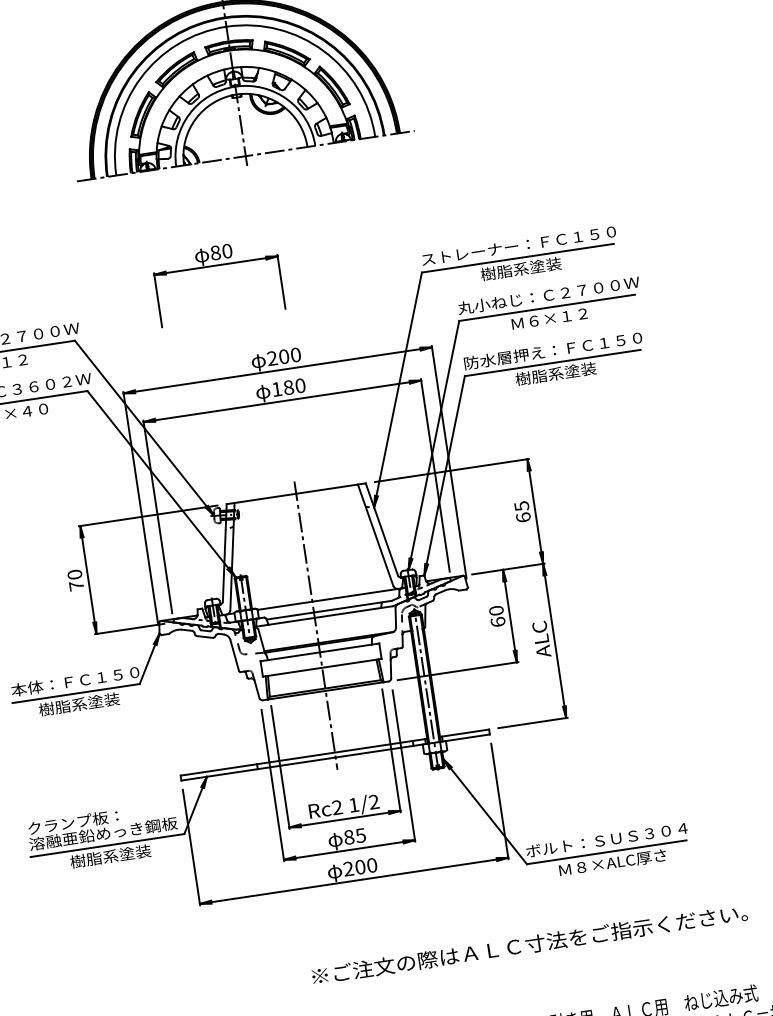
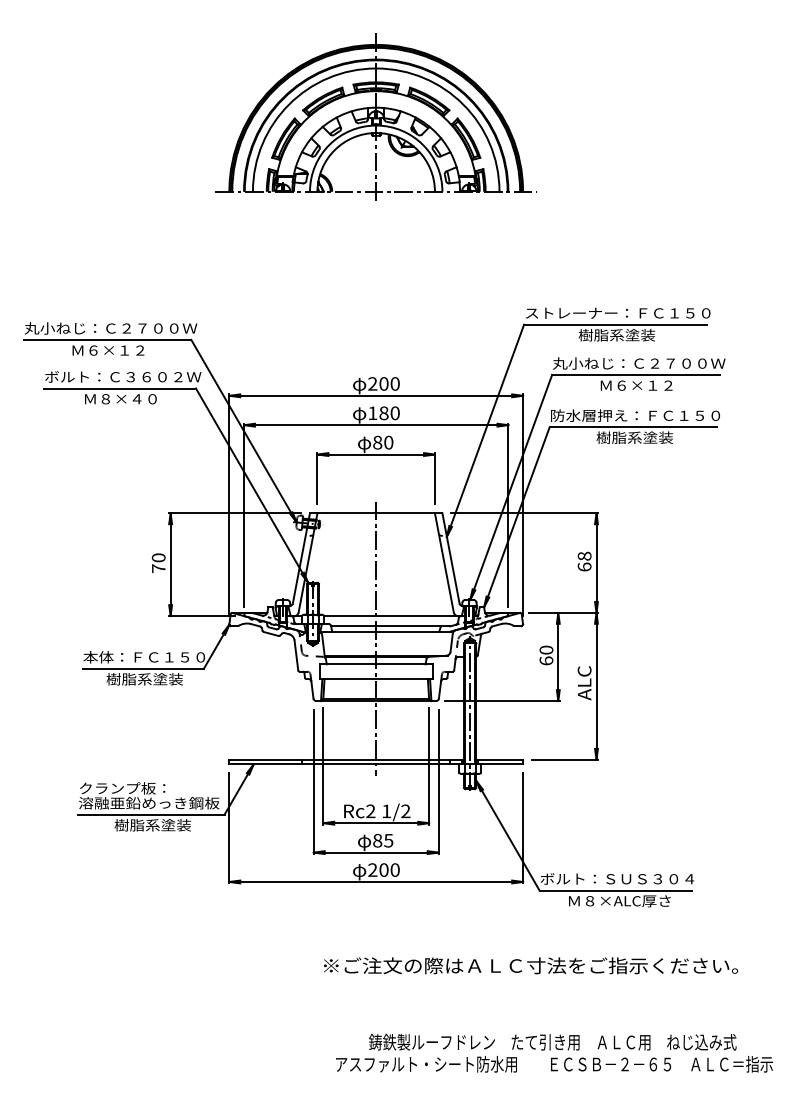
part: (215, 266) -> (375, 455), moved
text: (521, 505) -> (584, 555), 65 -> 68

